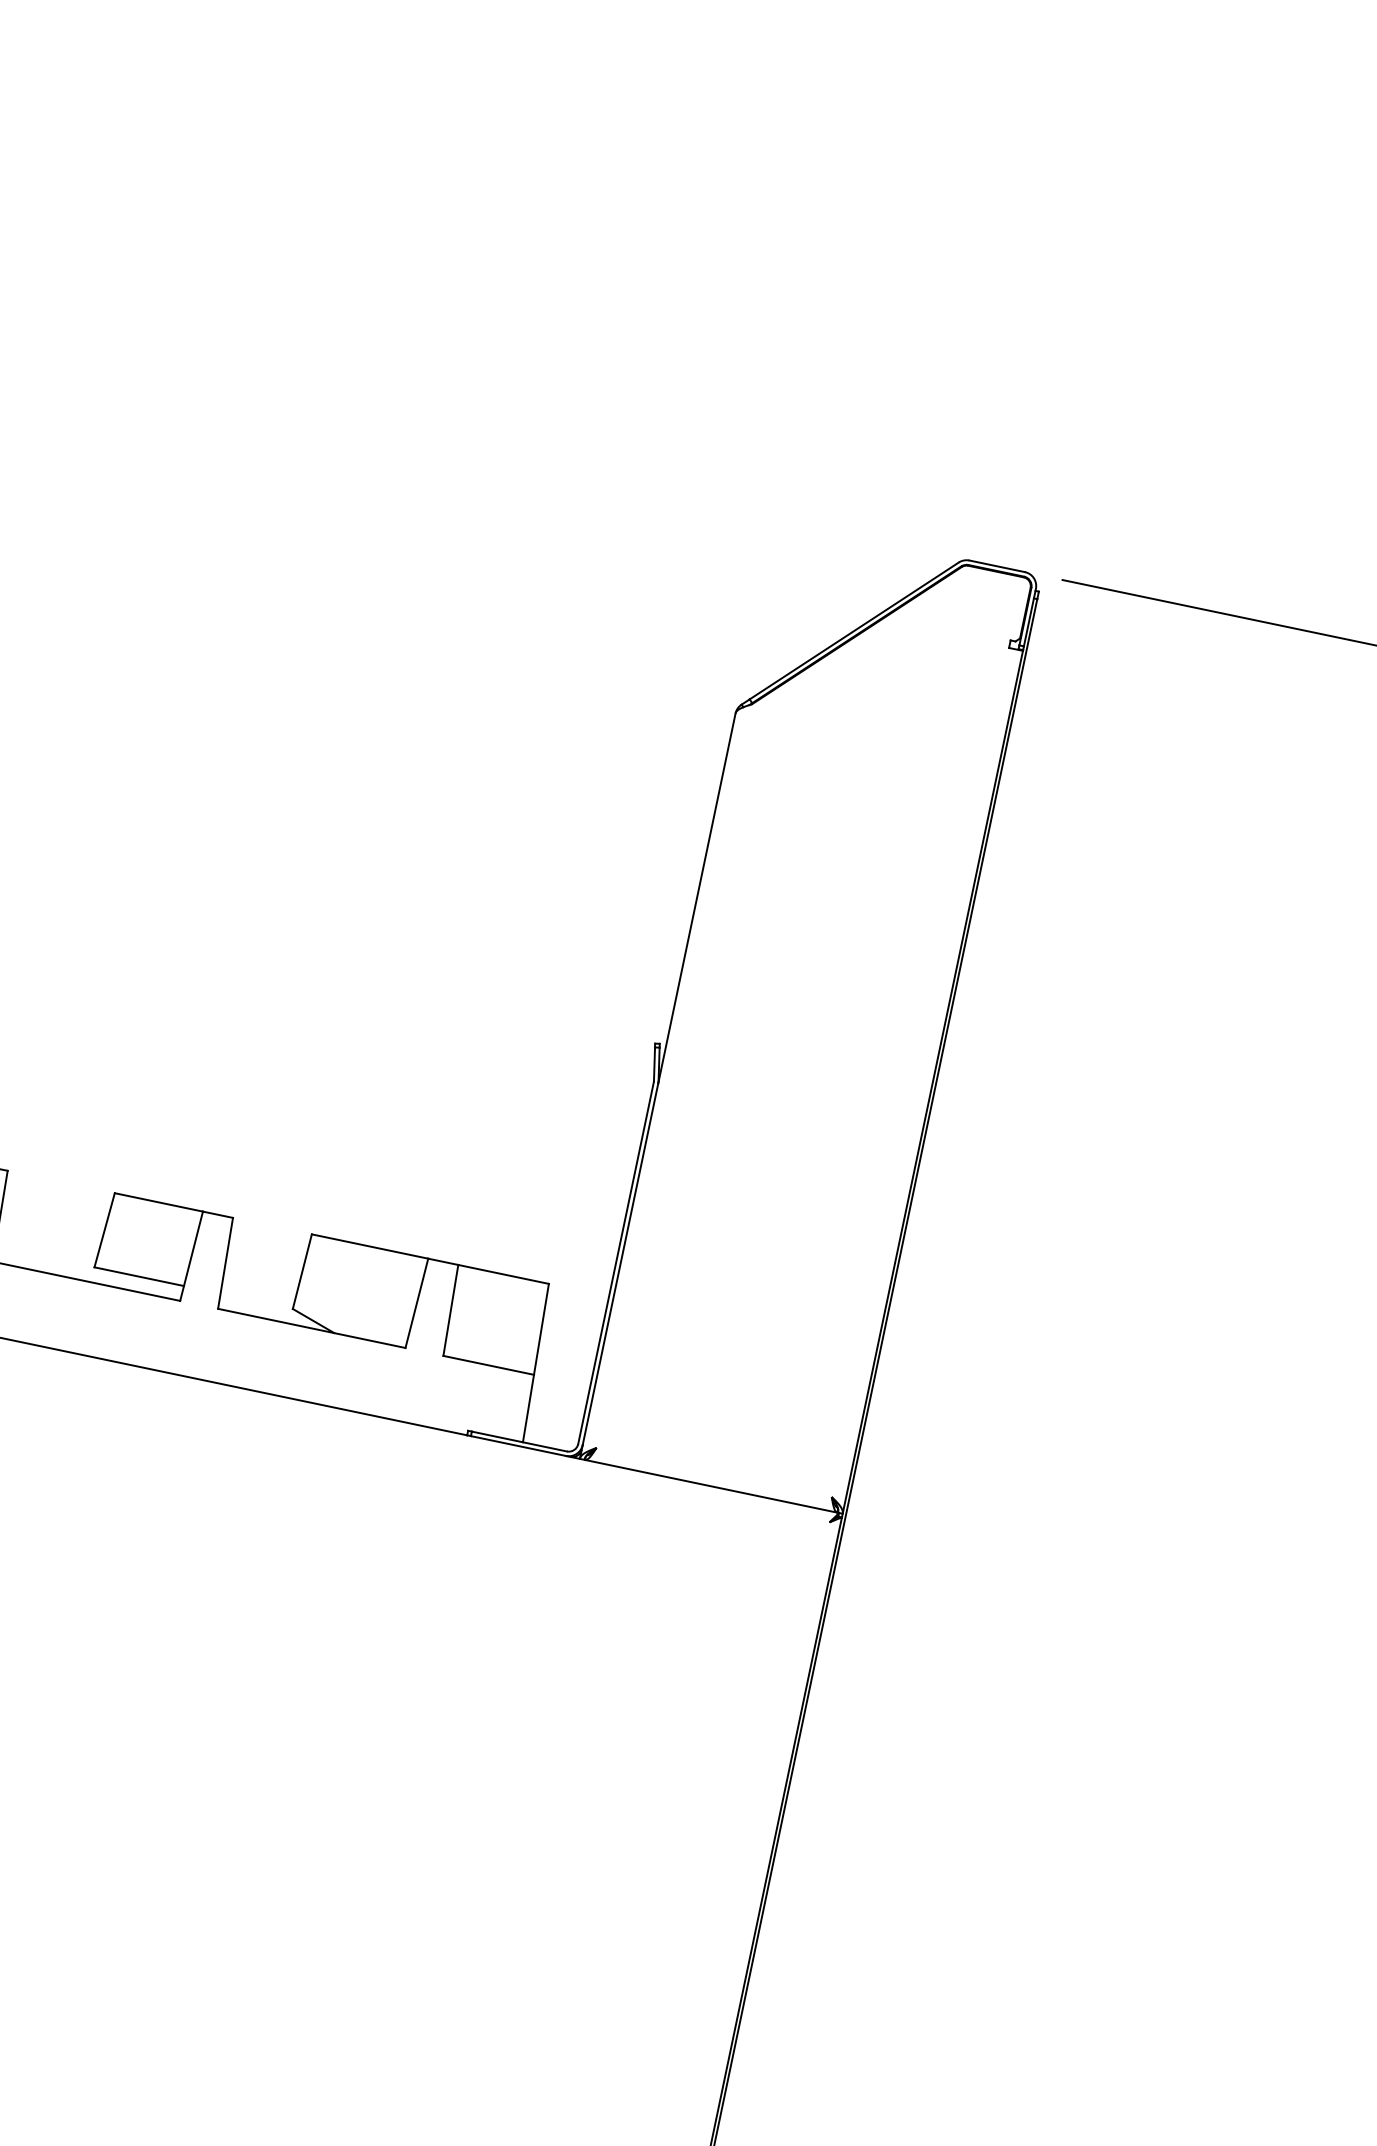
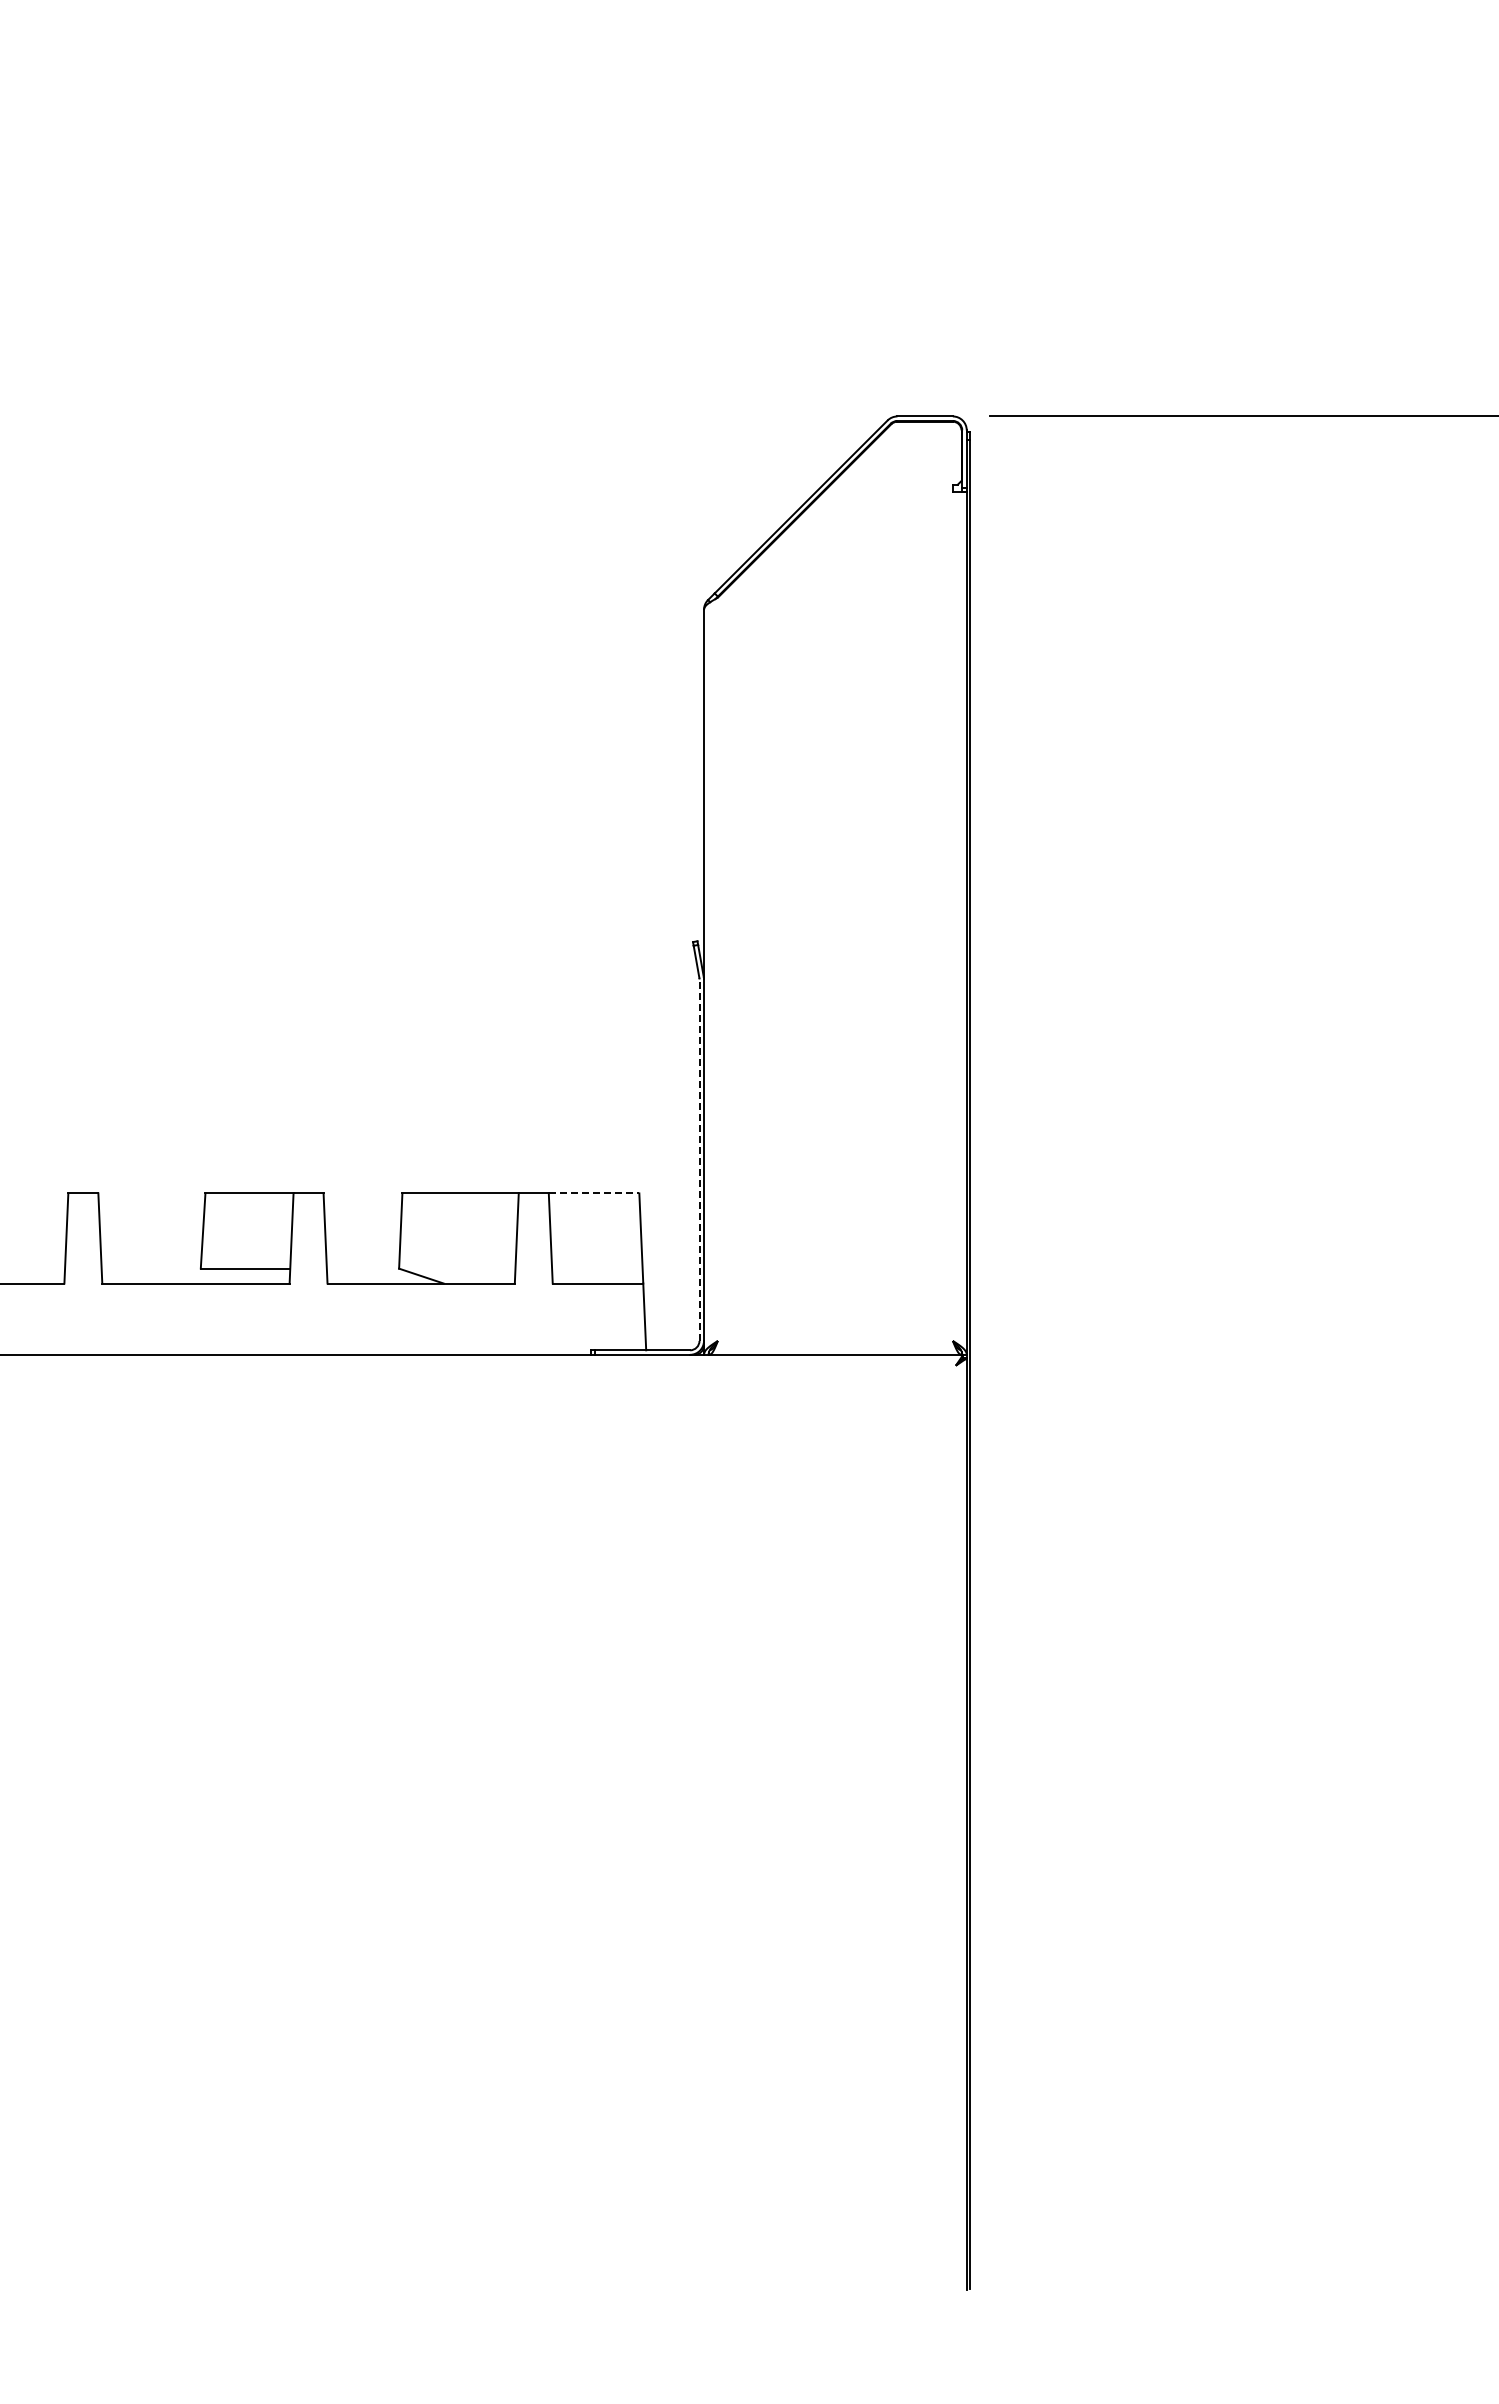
line: (615, 1263) -> (699, 1160), solid -> dashed
line: (504, 1274) -> (594, 1193), solid -> dashed

